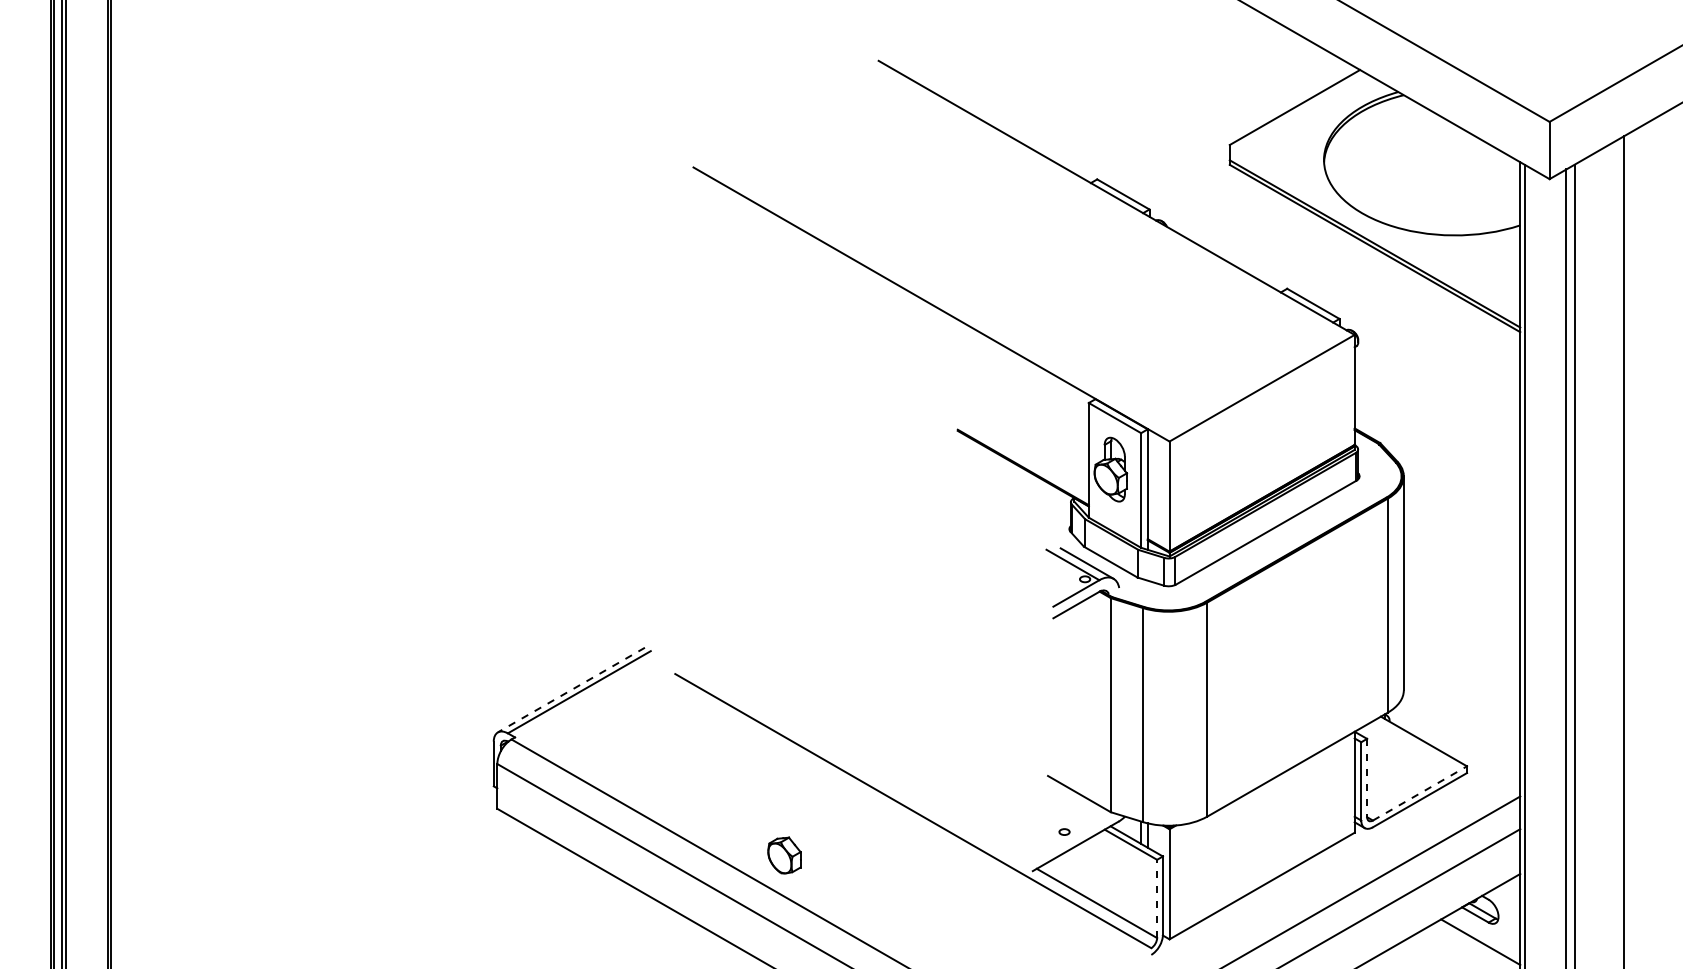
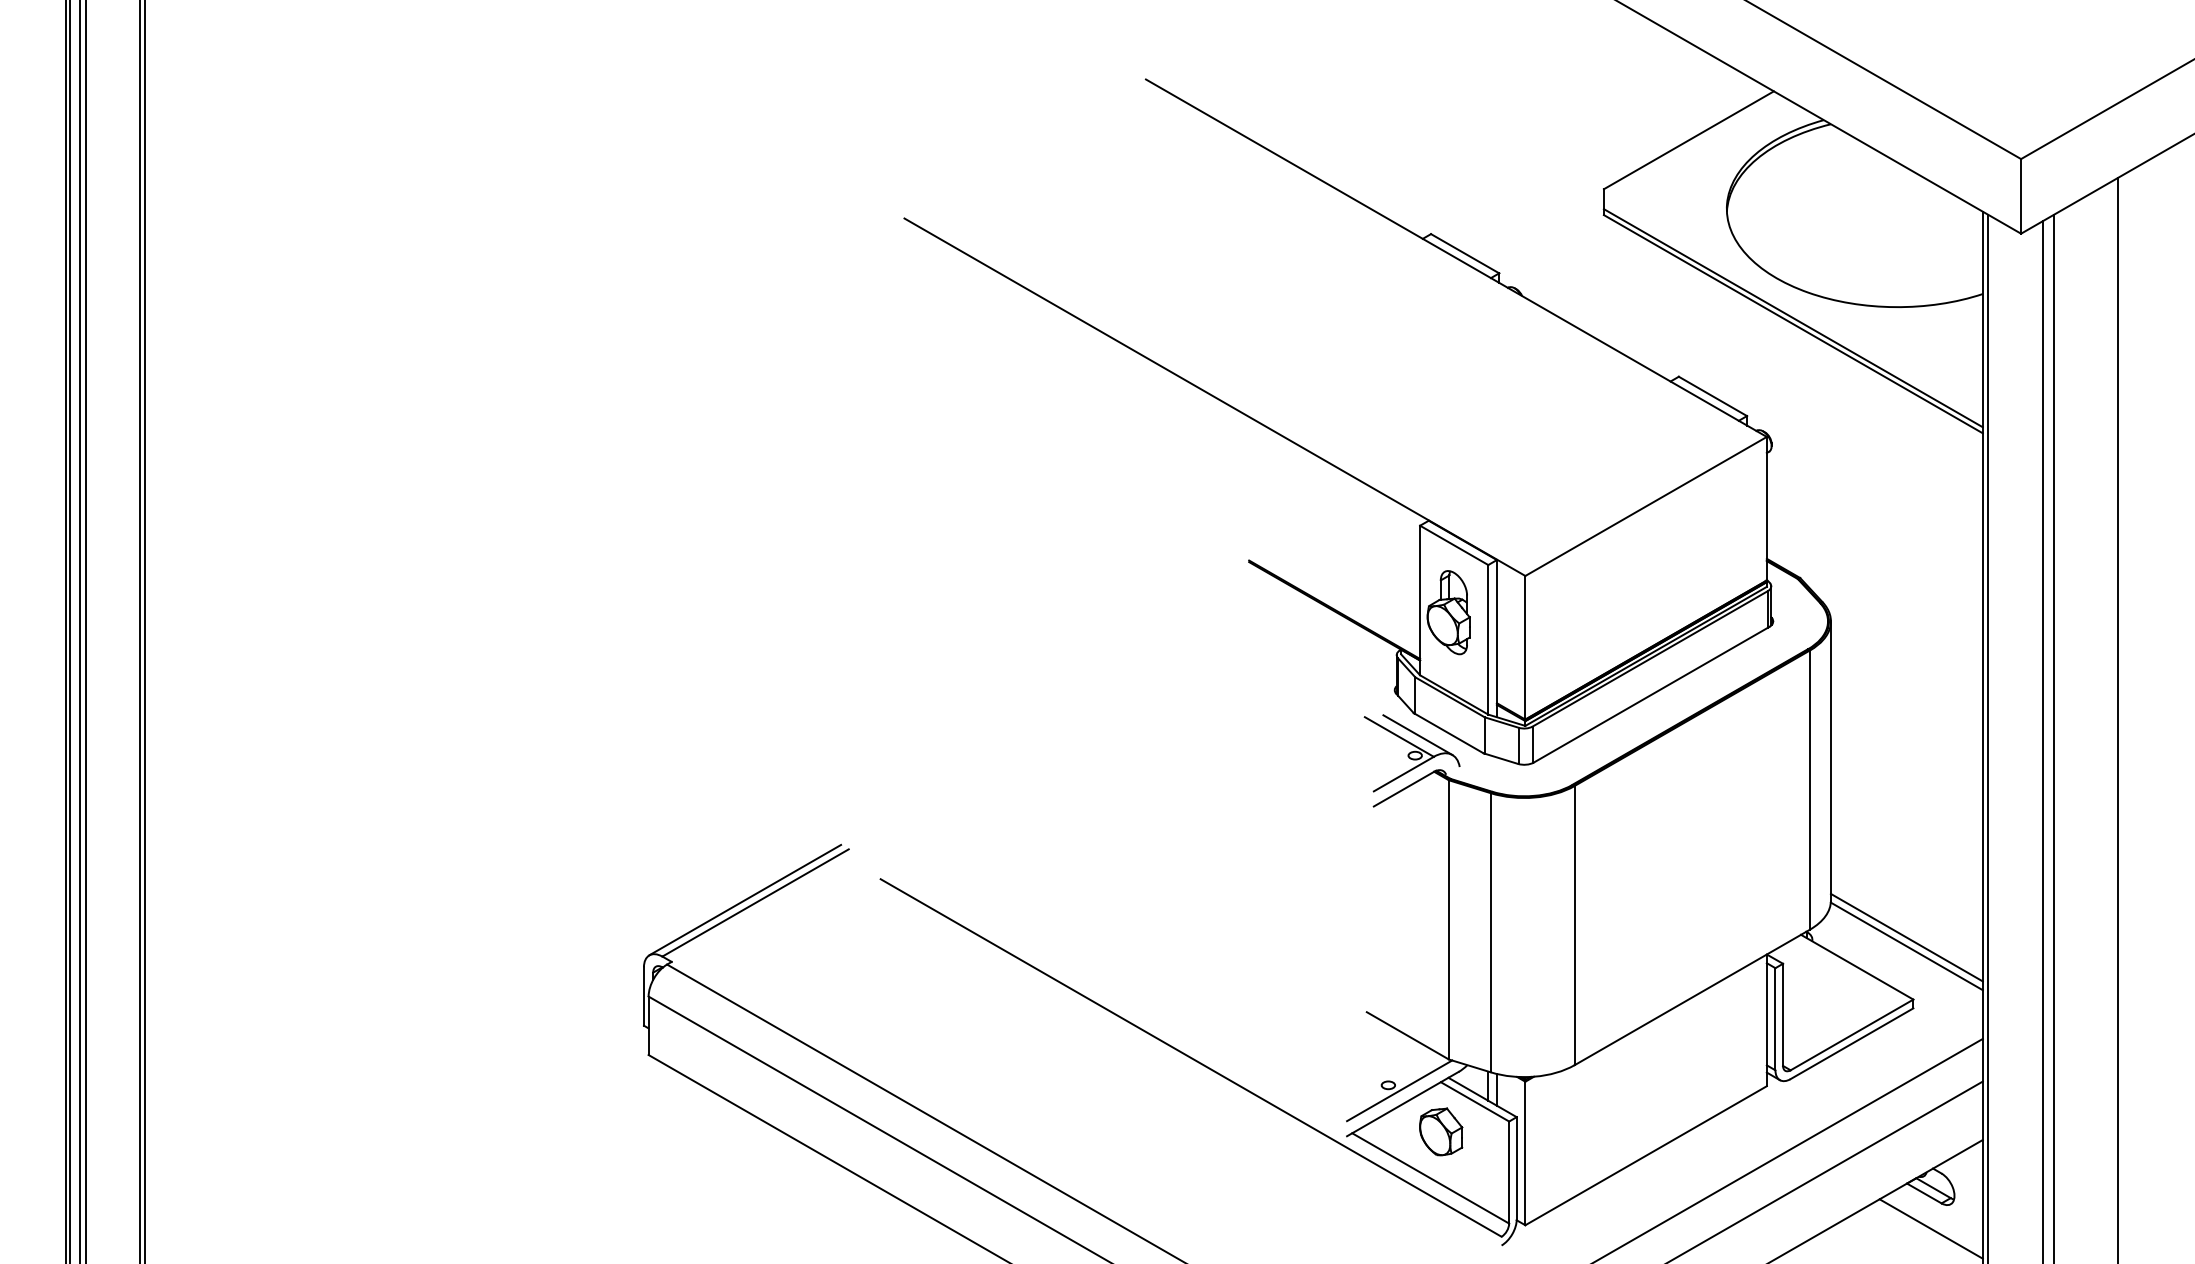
line: (571, 690) -> (745, 900), dashed -> solid
line: (1461, 718) -> (1906, 937), added
line: (1461, 725) -> (1906, 946), added
line: (1367, 778) -> (1783, 1015), dashed -> solid
line: (1420, 793) -> (1852, 1034), dashed -> solid
line: (1073, 836) -> (1399, 1090), added
part: (784, 855) -> (1441, 1131), moved
line: (1157, 898) -> (1509, 1172), dashed -> solid

